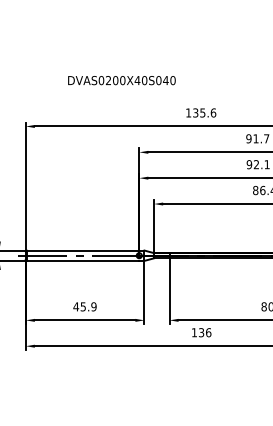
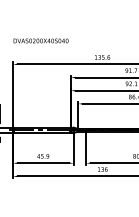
text: (120, 79) -> (40, 40), moved

